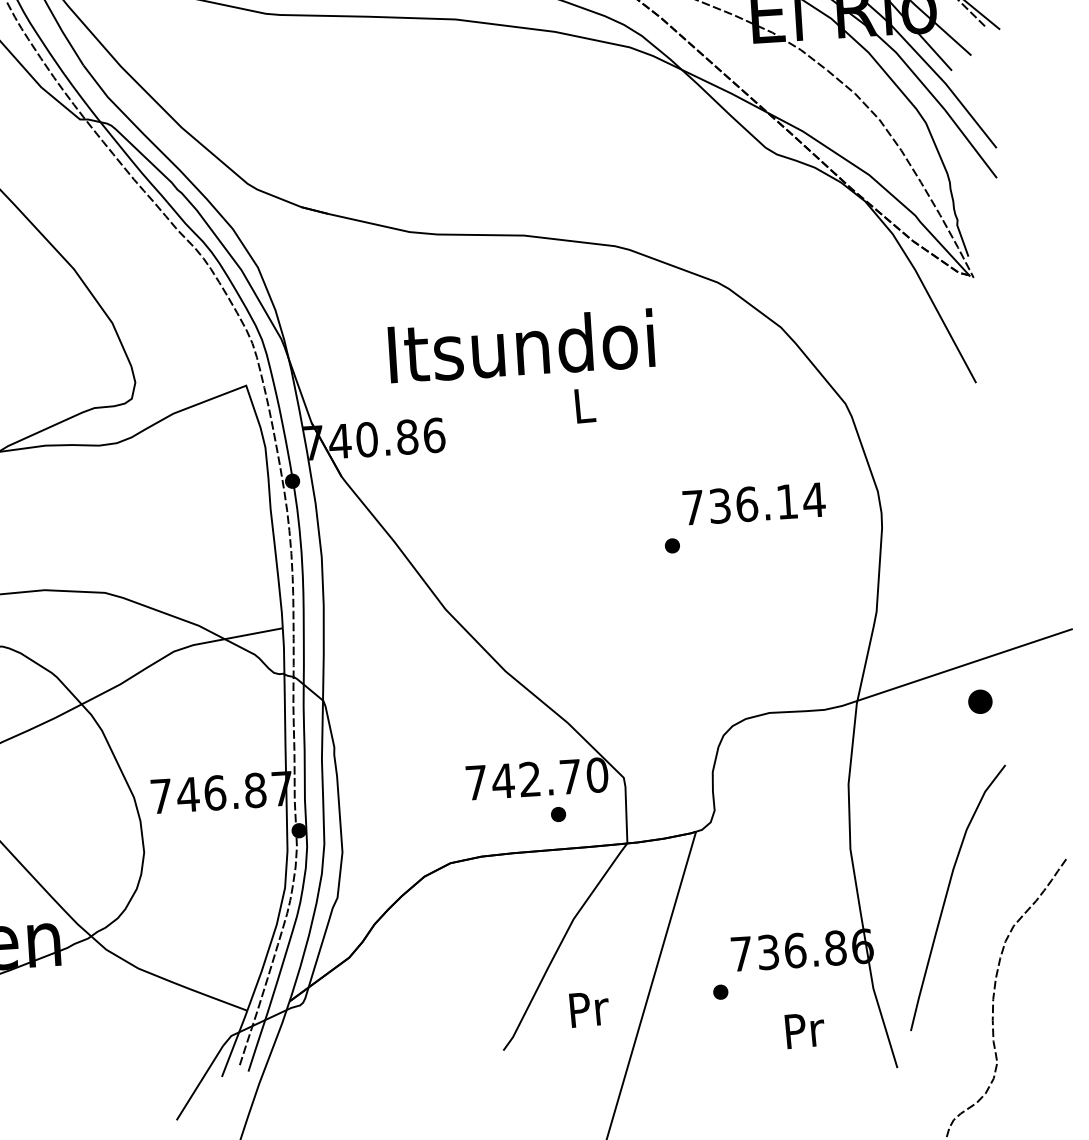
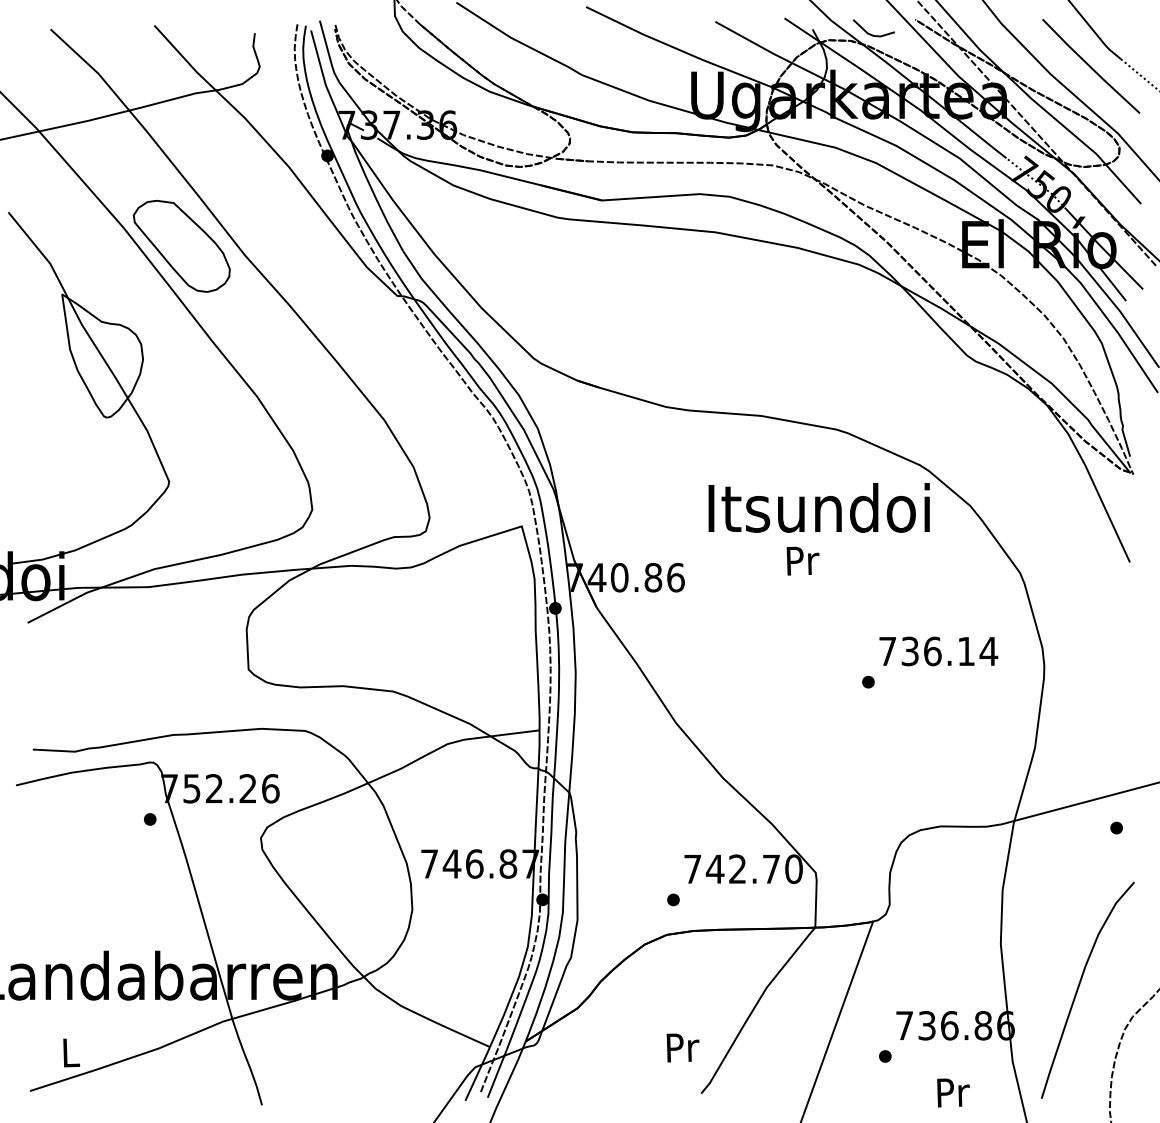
text: (520, 345) -> (818, 507), moved
text: (584, 405) -> (802, 560), L -> Pr
part: (980, 701) -> (1116, 827), size x0.62
part: (558, 813) -> (673, 899), moved
text: (588, 1008) -> (682, 1047), moved

